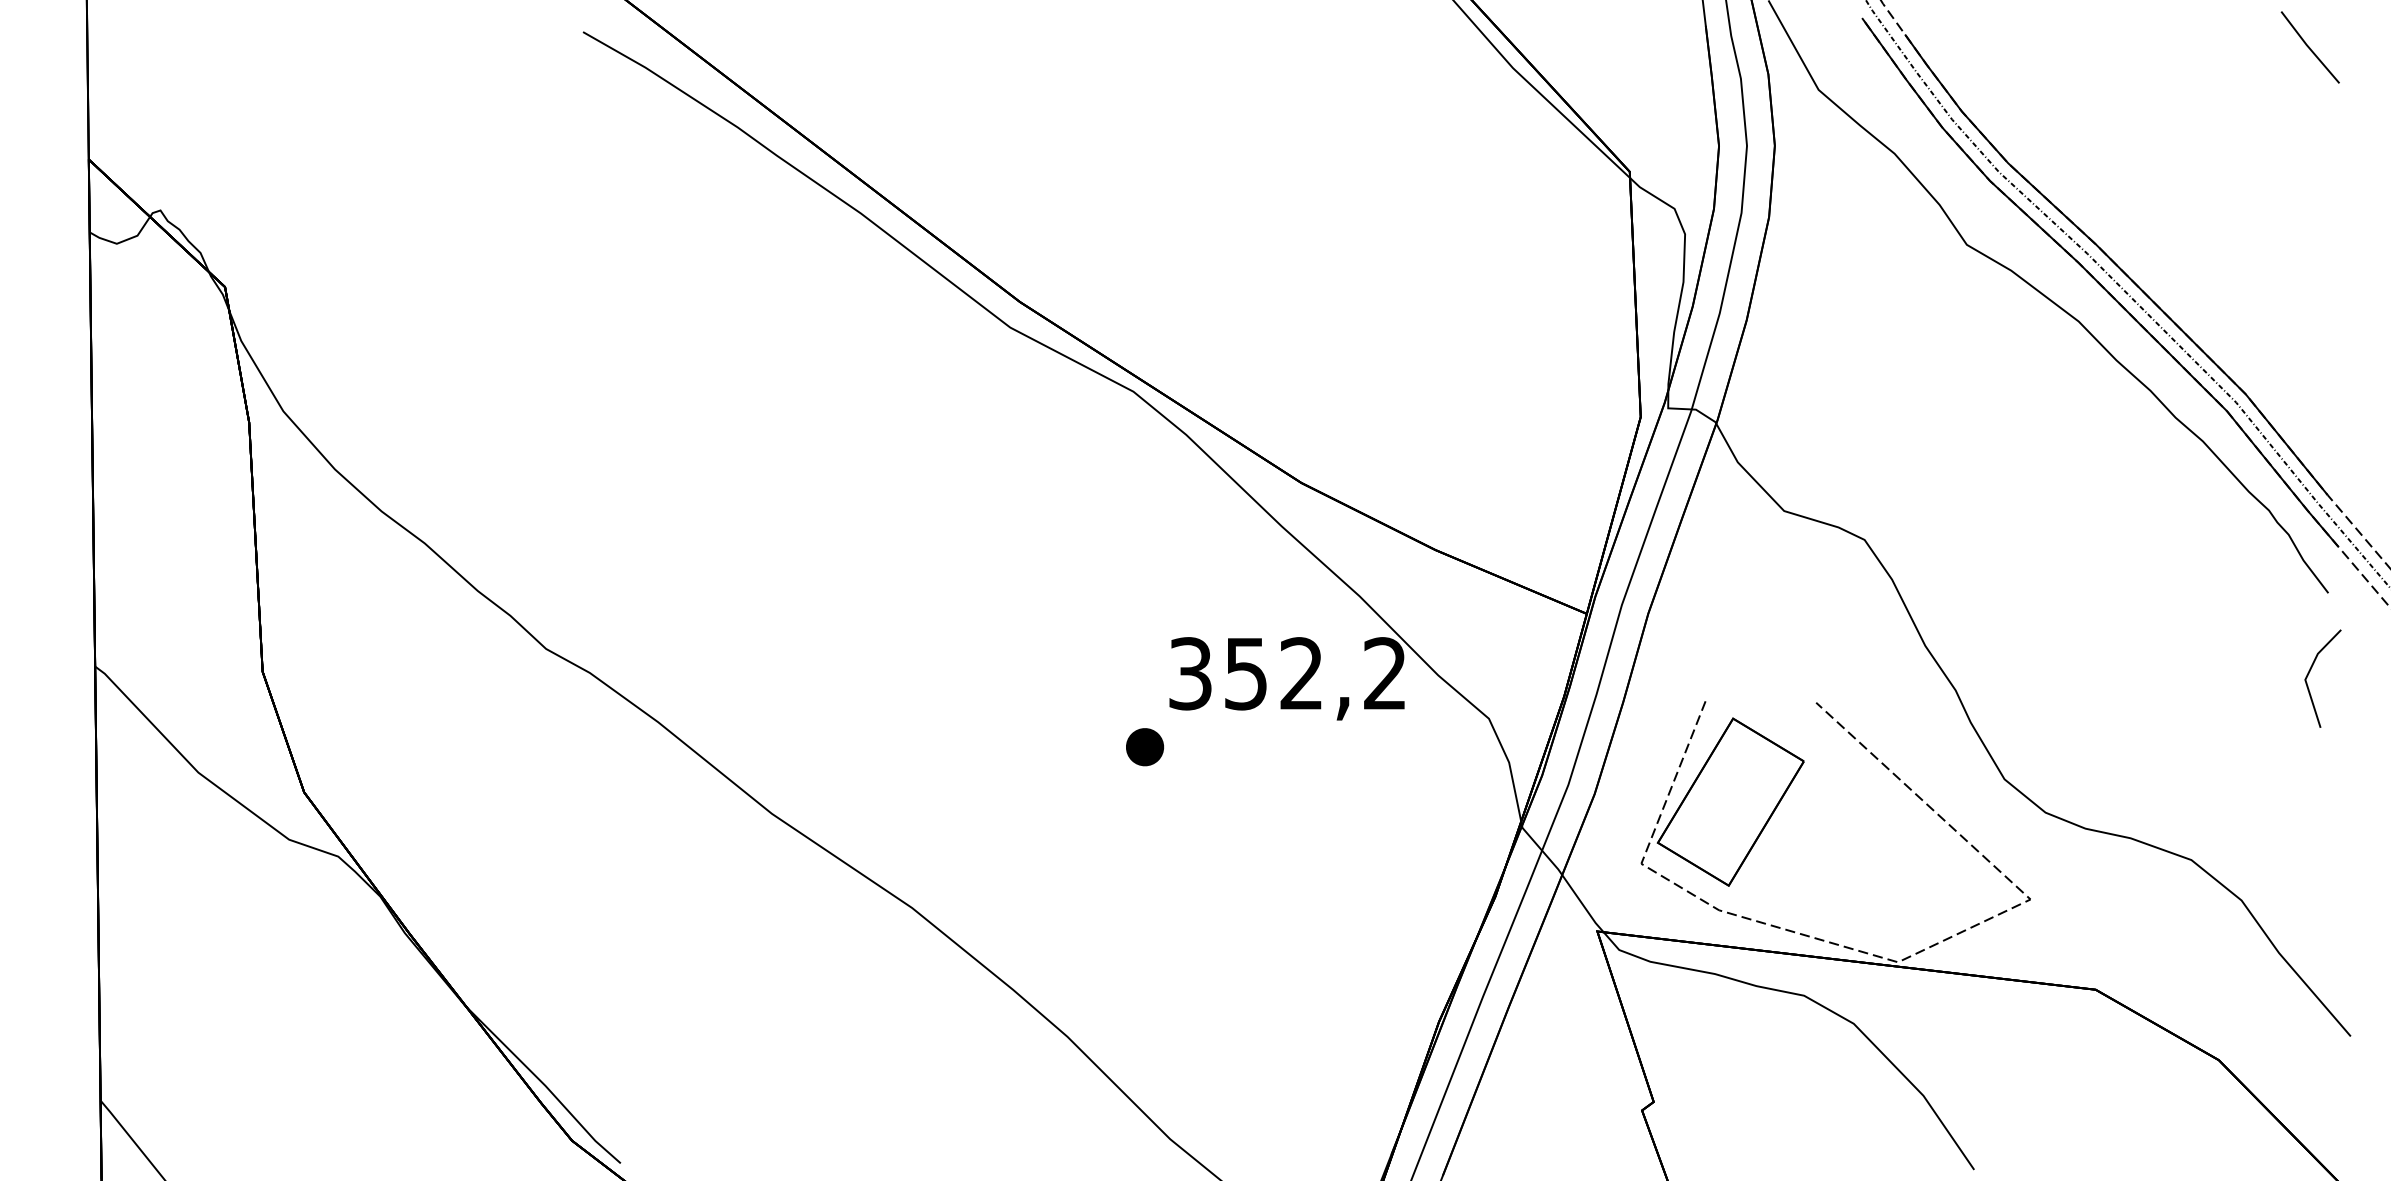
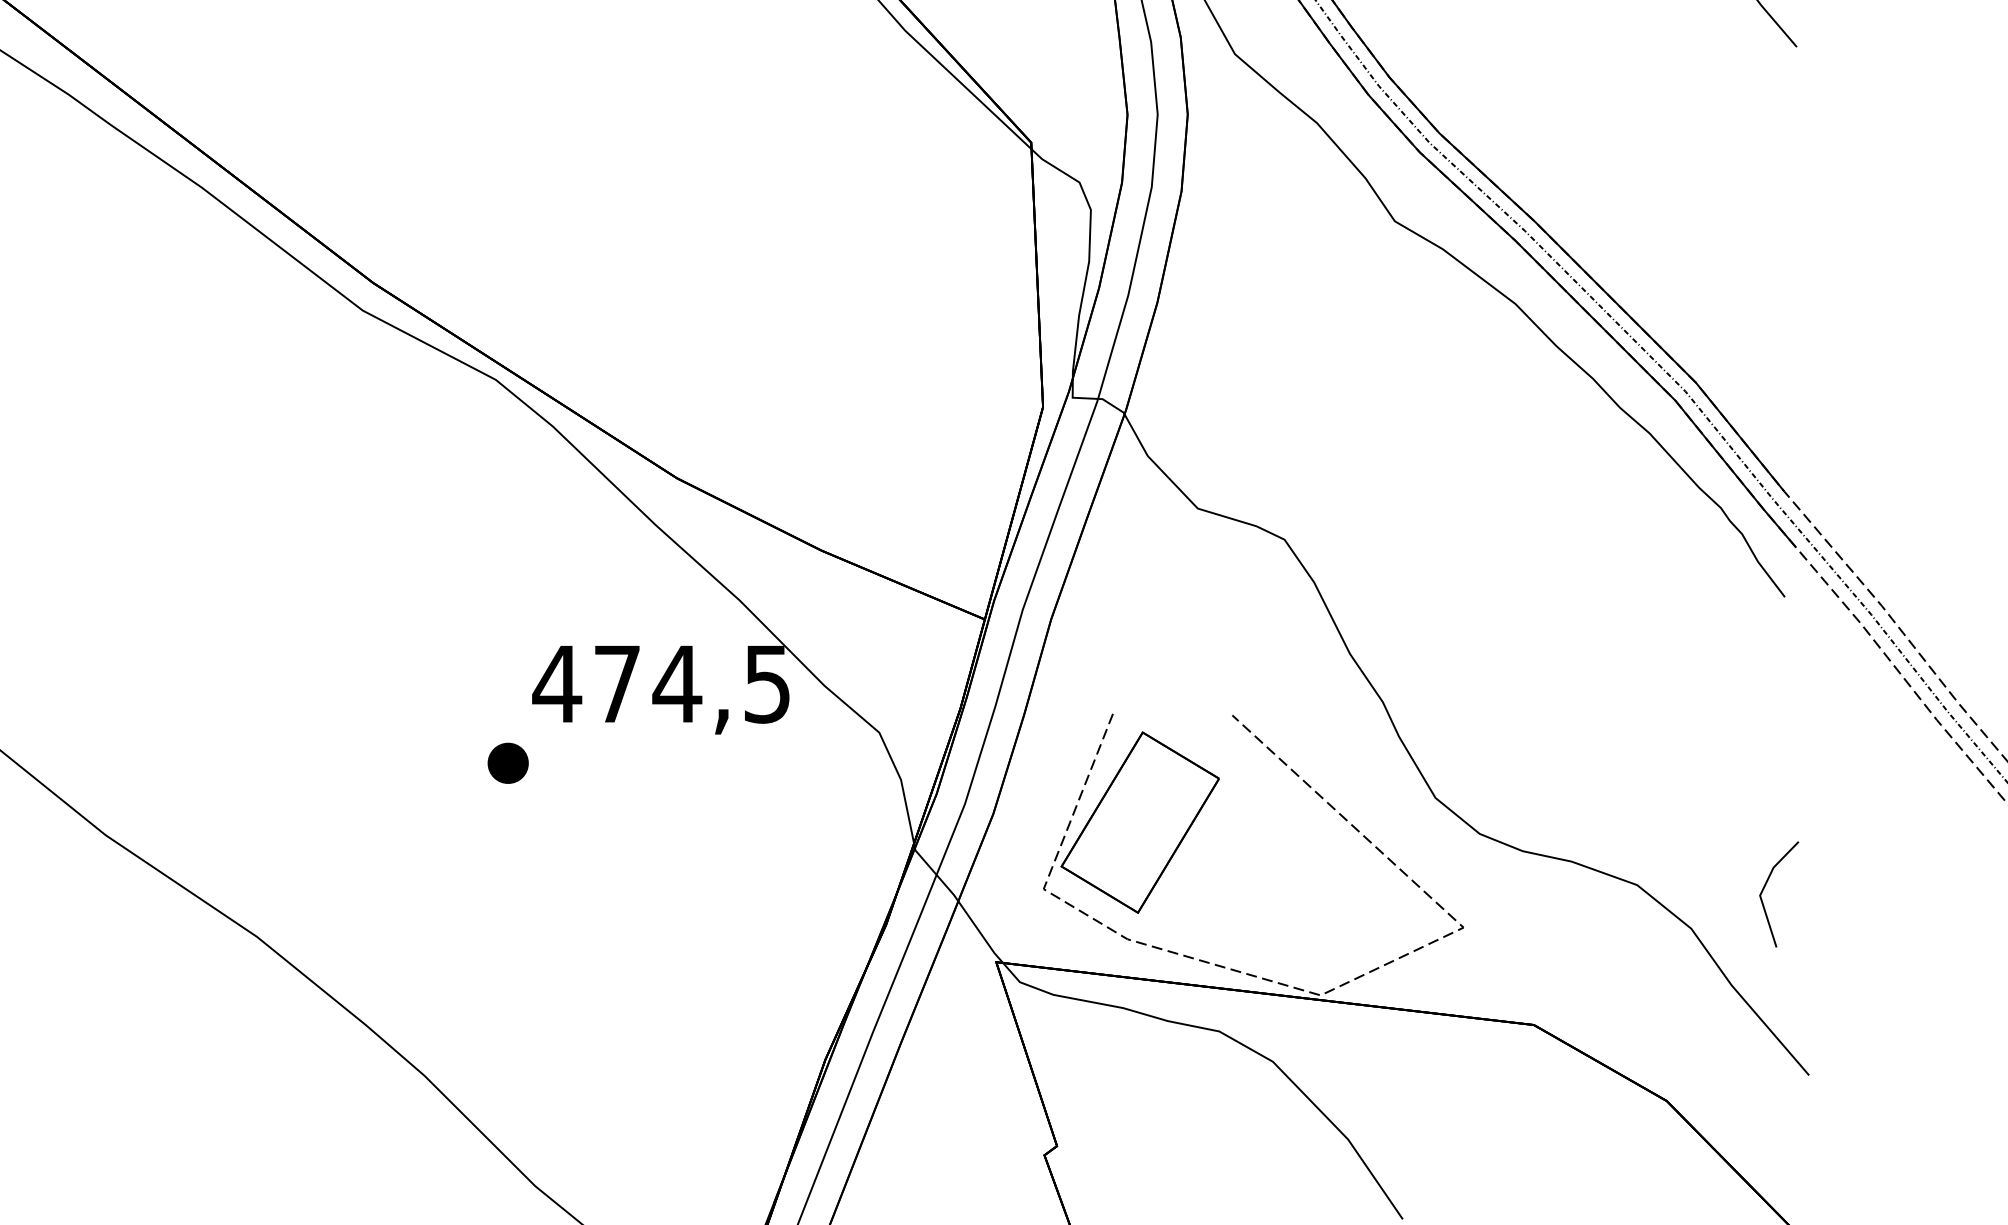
line: (2310, 671) -> (1765, 886), moved
text: (1286, 673) -> (660, 683), 352,2 -> 474,5

